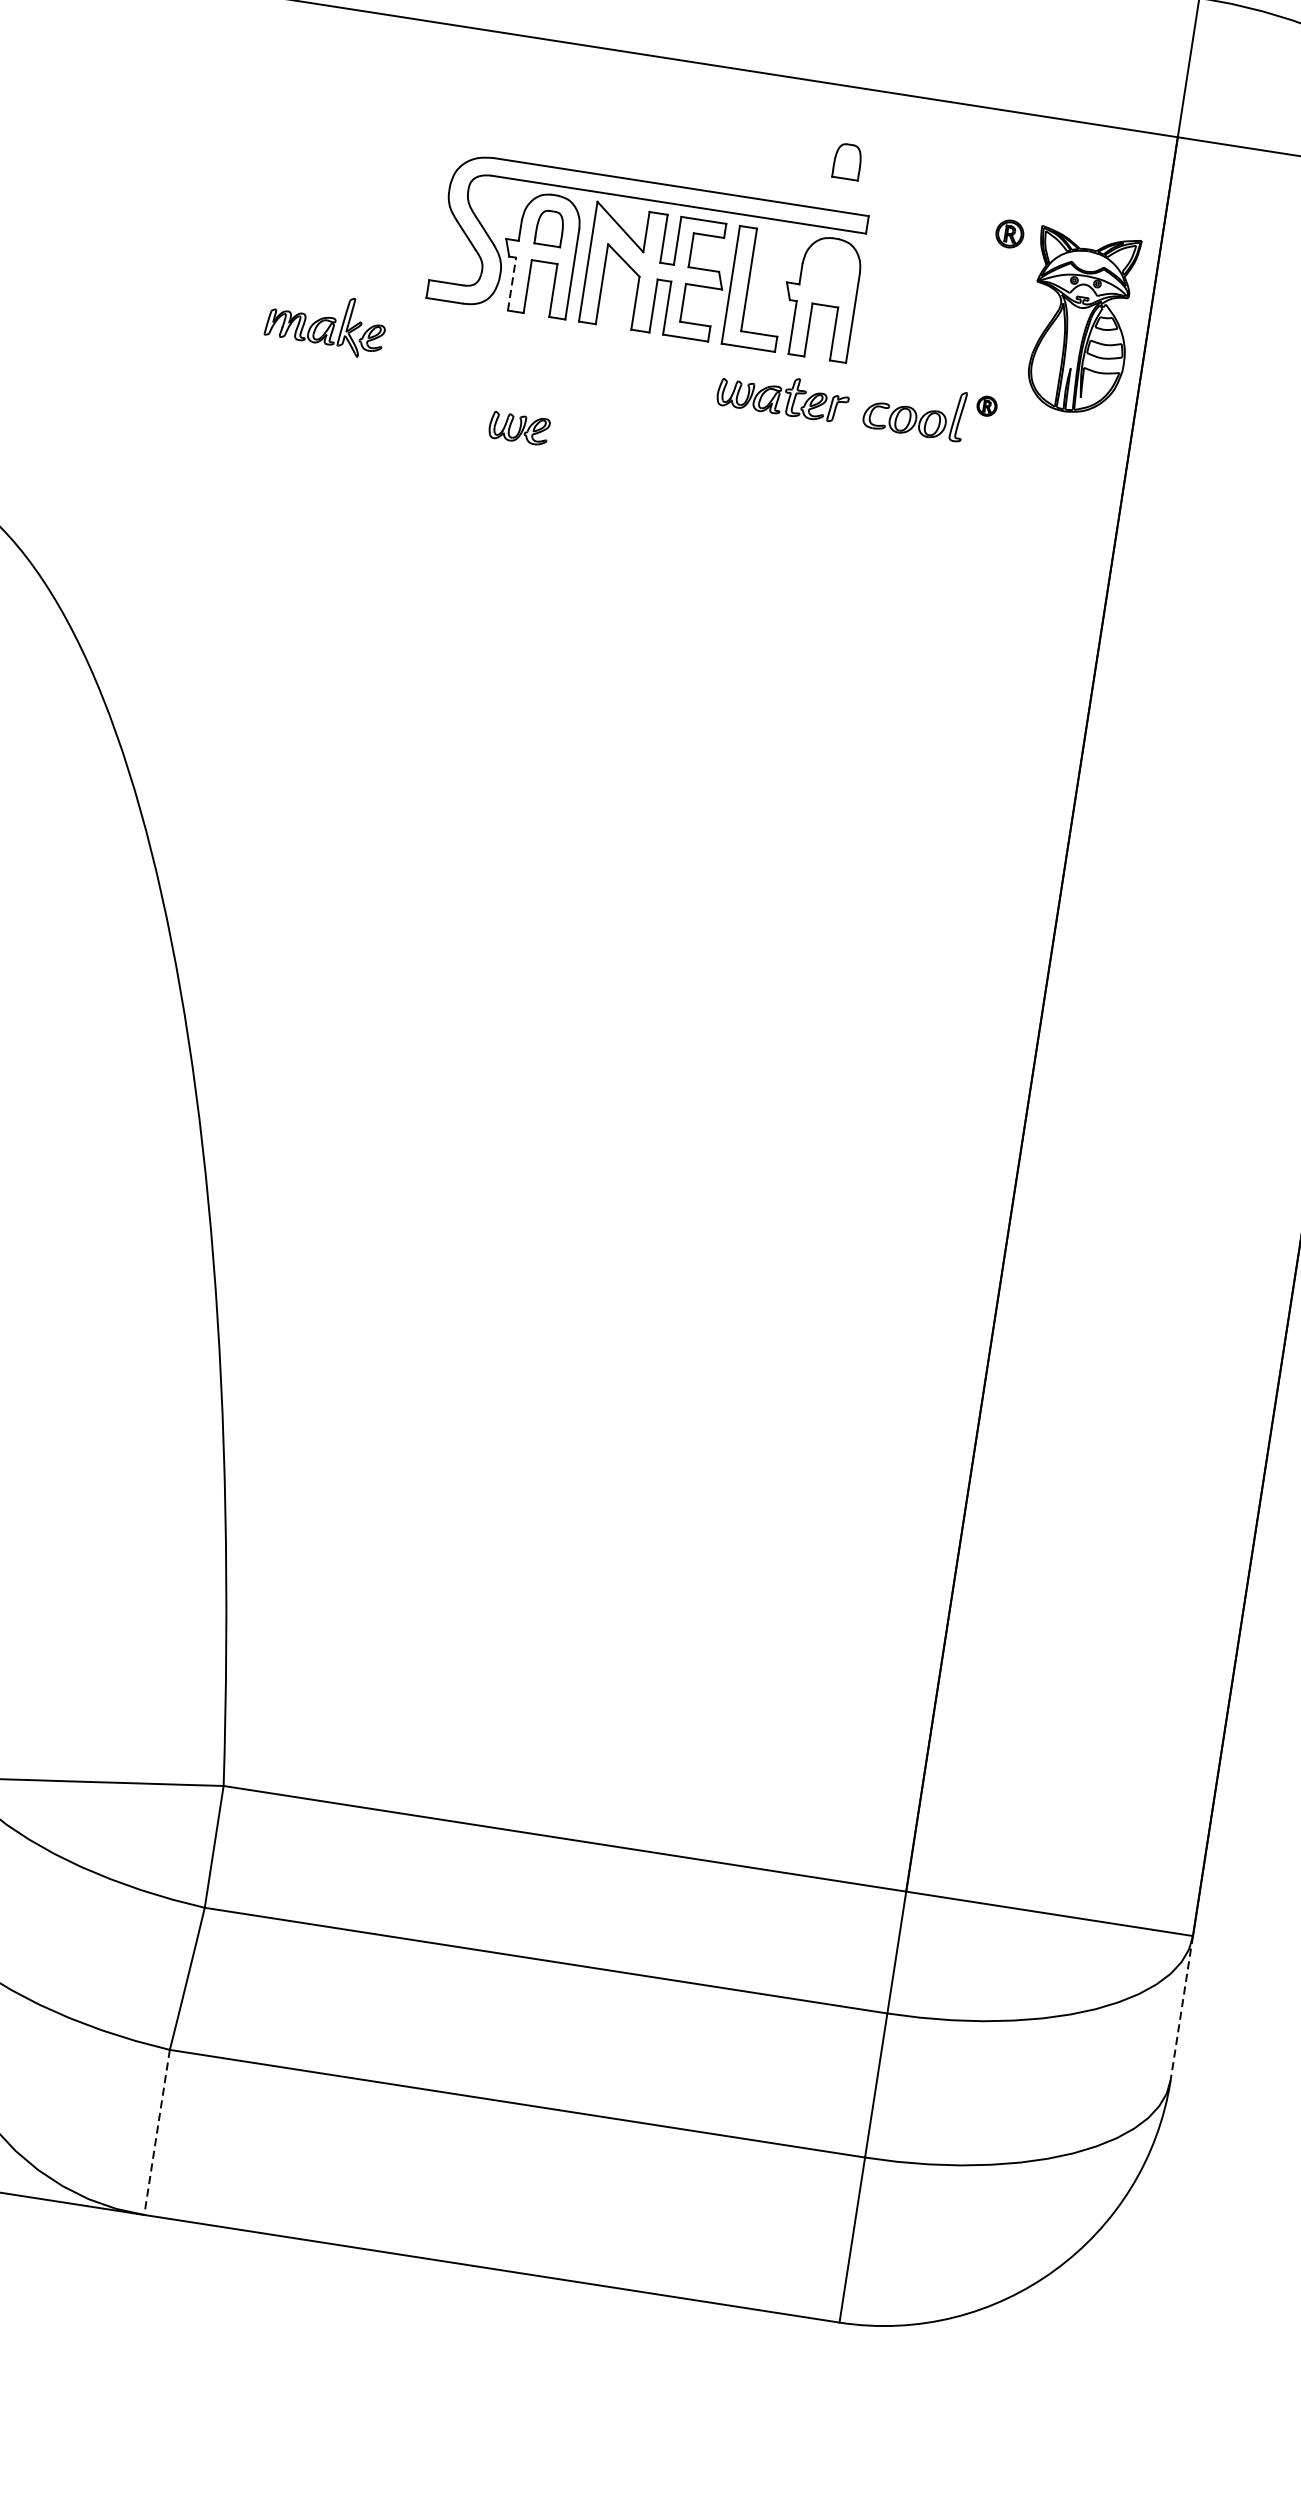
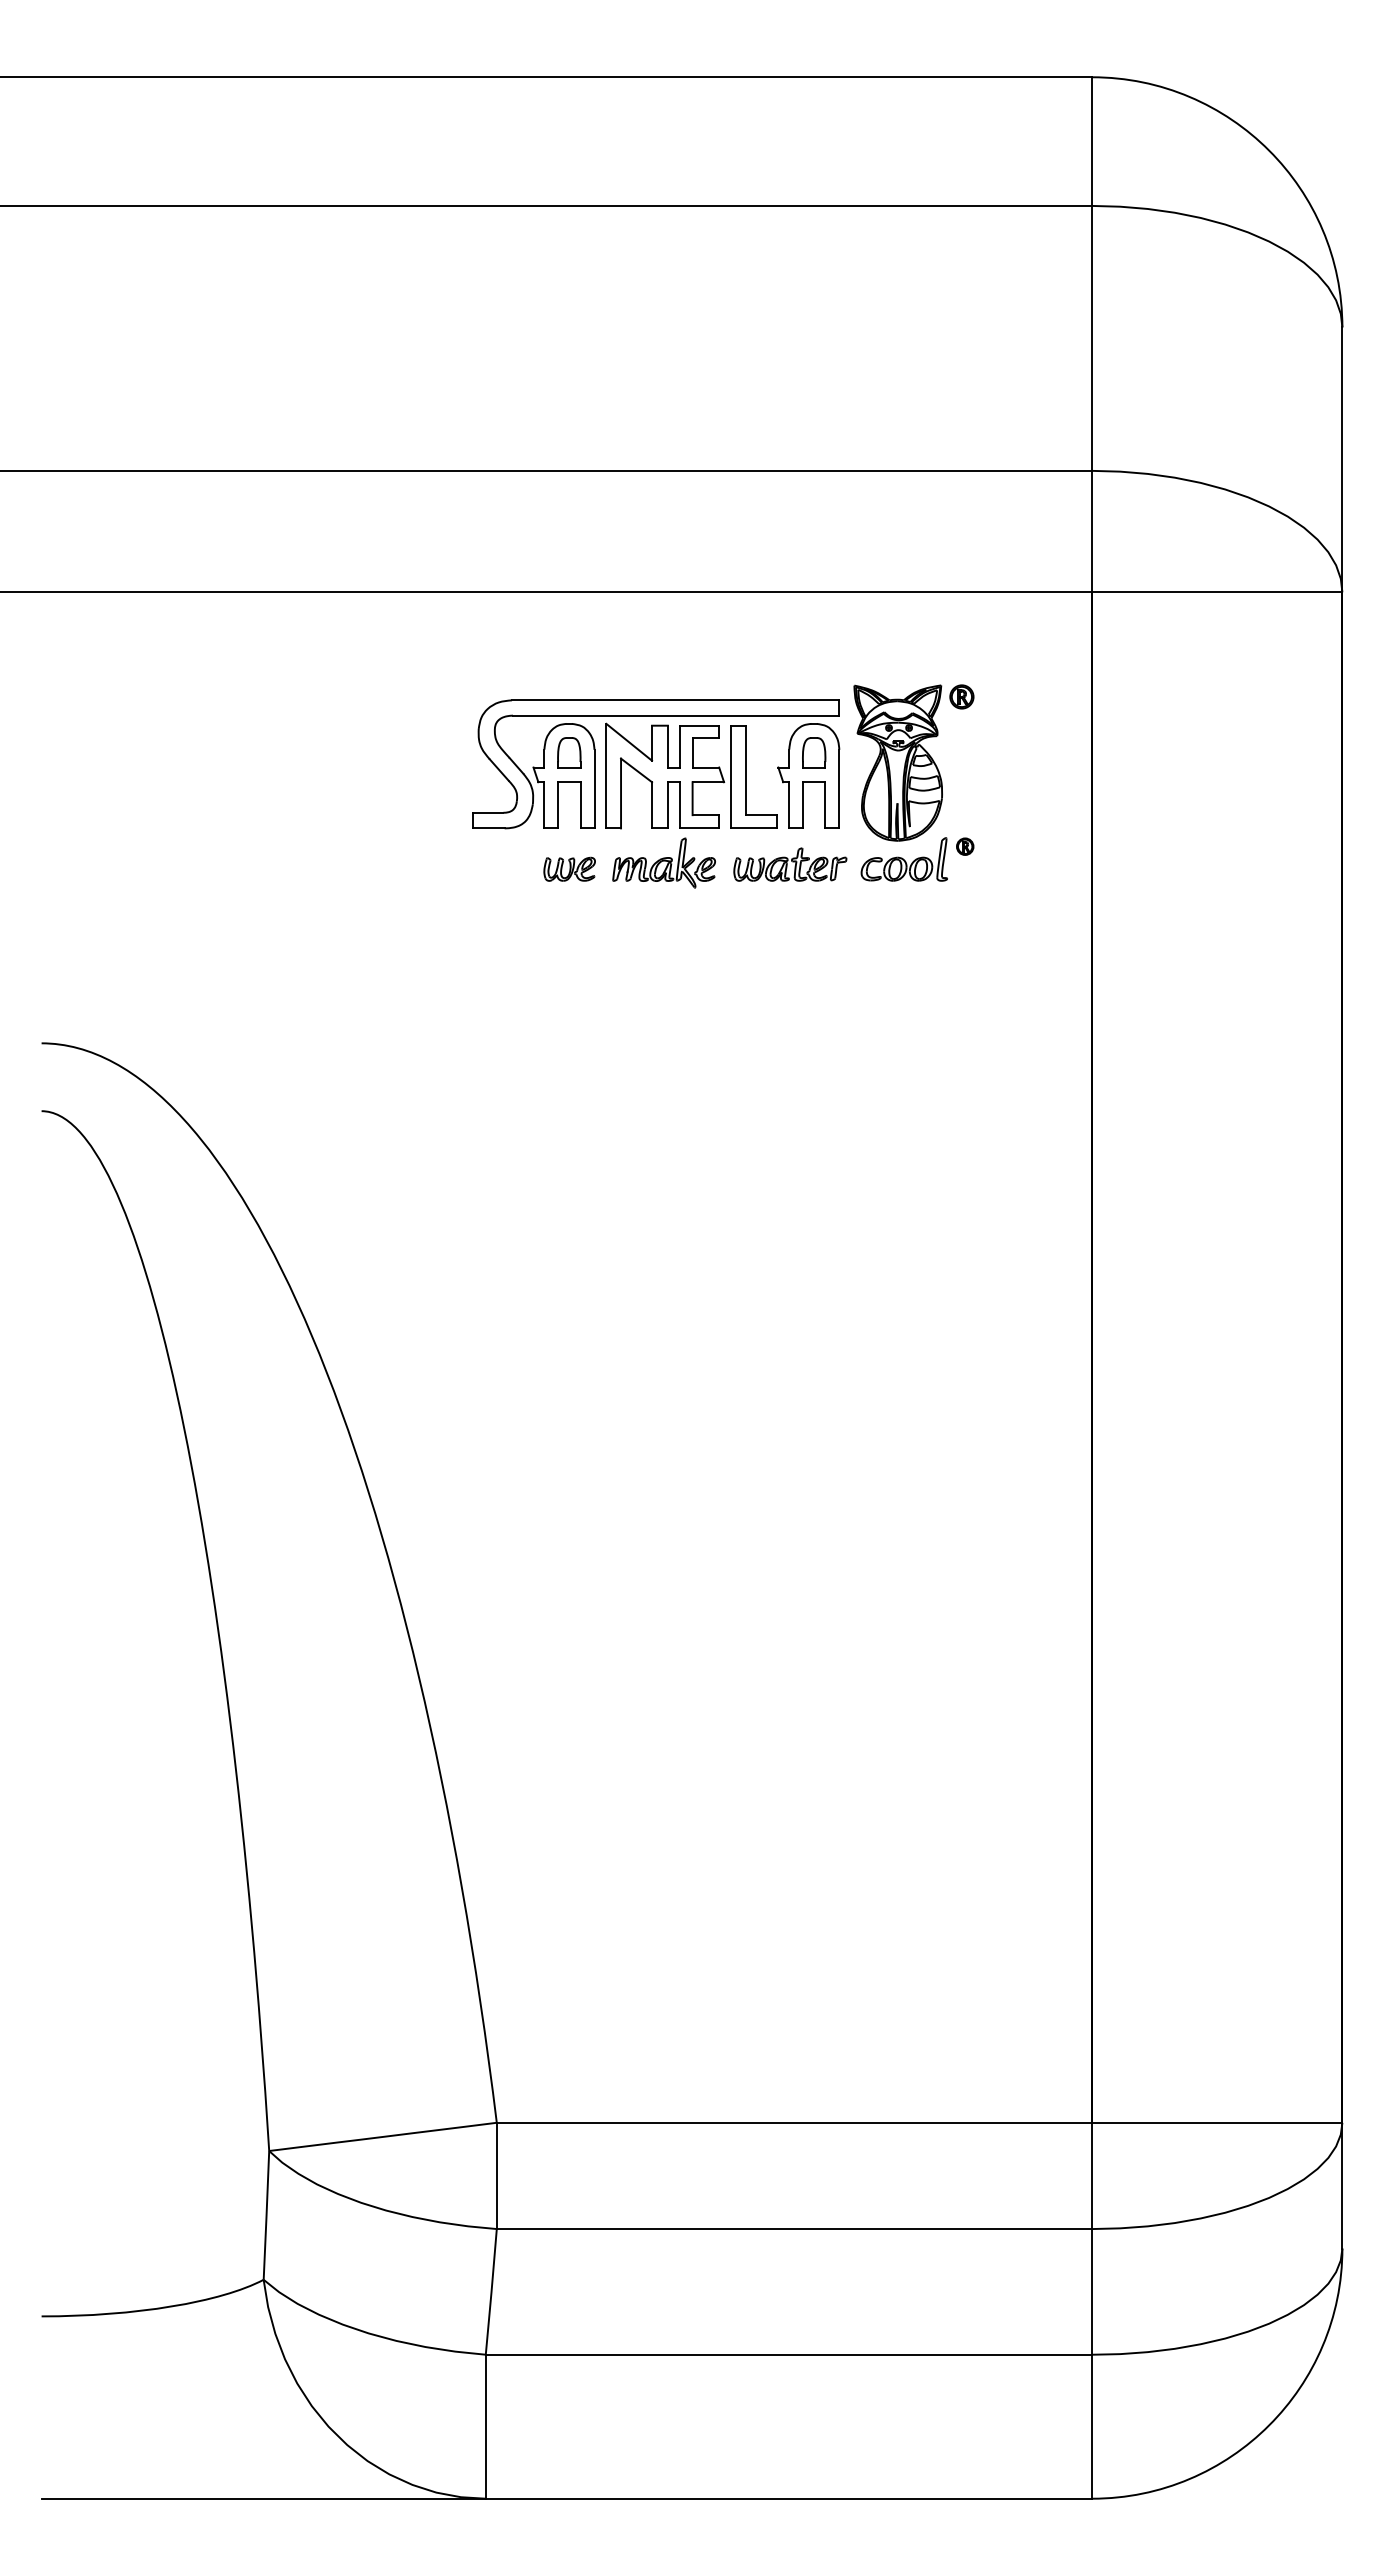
part: (848, 161) -> (814, 752), moved
line: (512, 283) -> (544, 804), dashed -> solid
part: (1077, 321) -> (897, 762), moved
part: (325, 322) -> (663, 862), moved
part: (519, 427) -> (569, 868), moved
line: (1181, 2007) -> (1342, 2185), dashed -> solid
line: (156, 2132) -> (485, 2426), dashed -> solid

